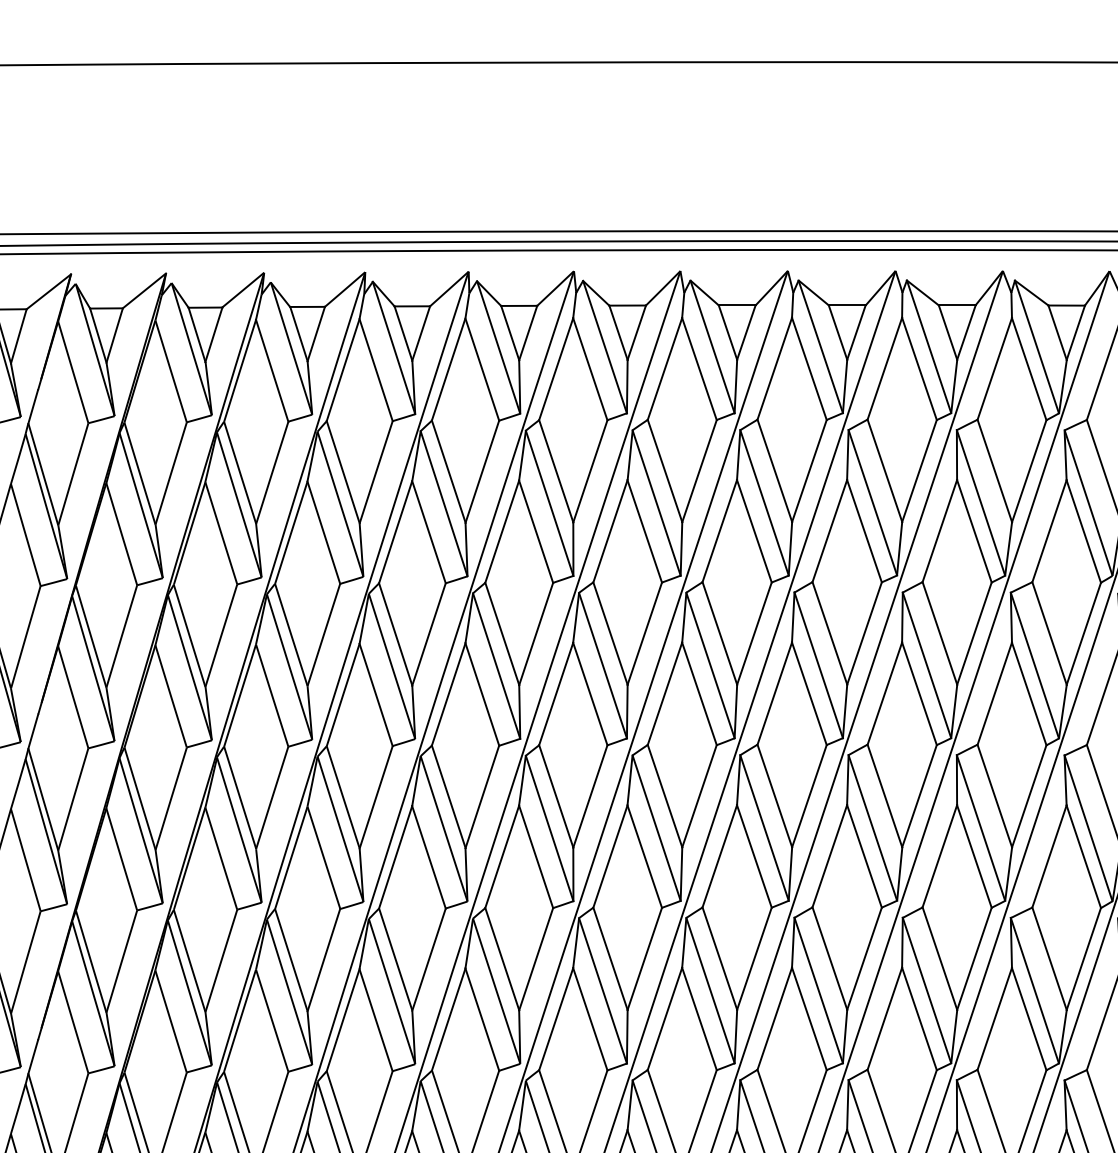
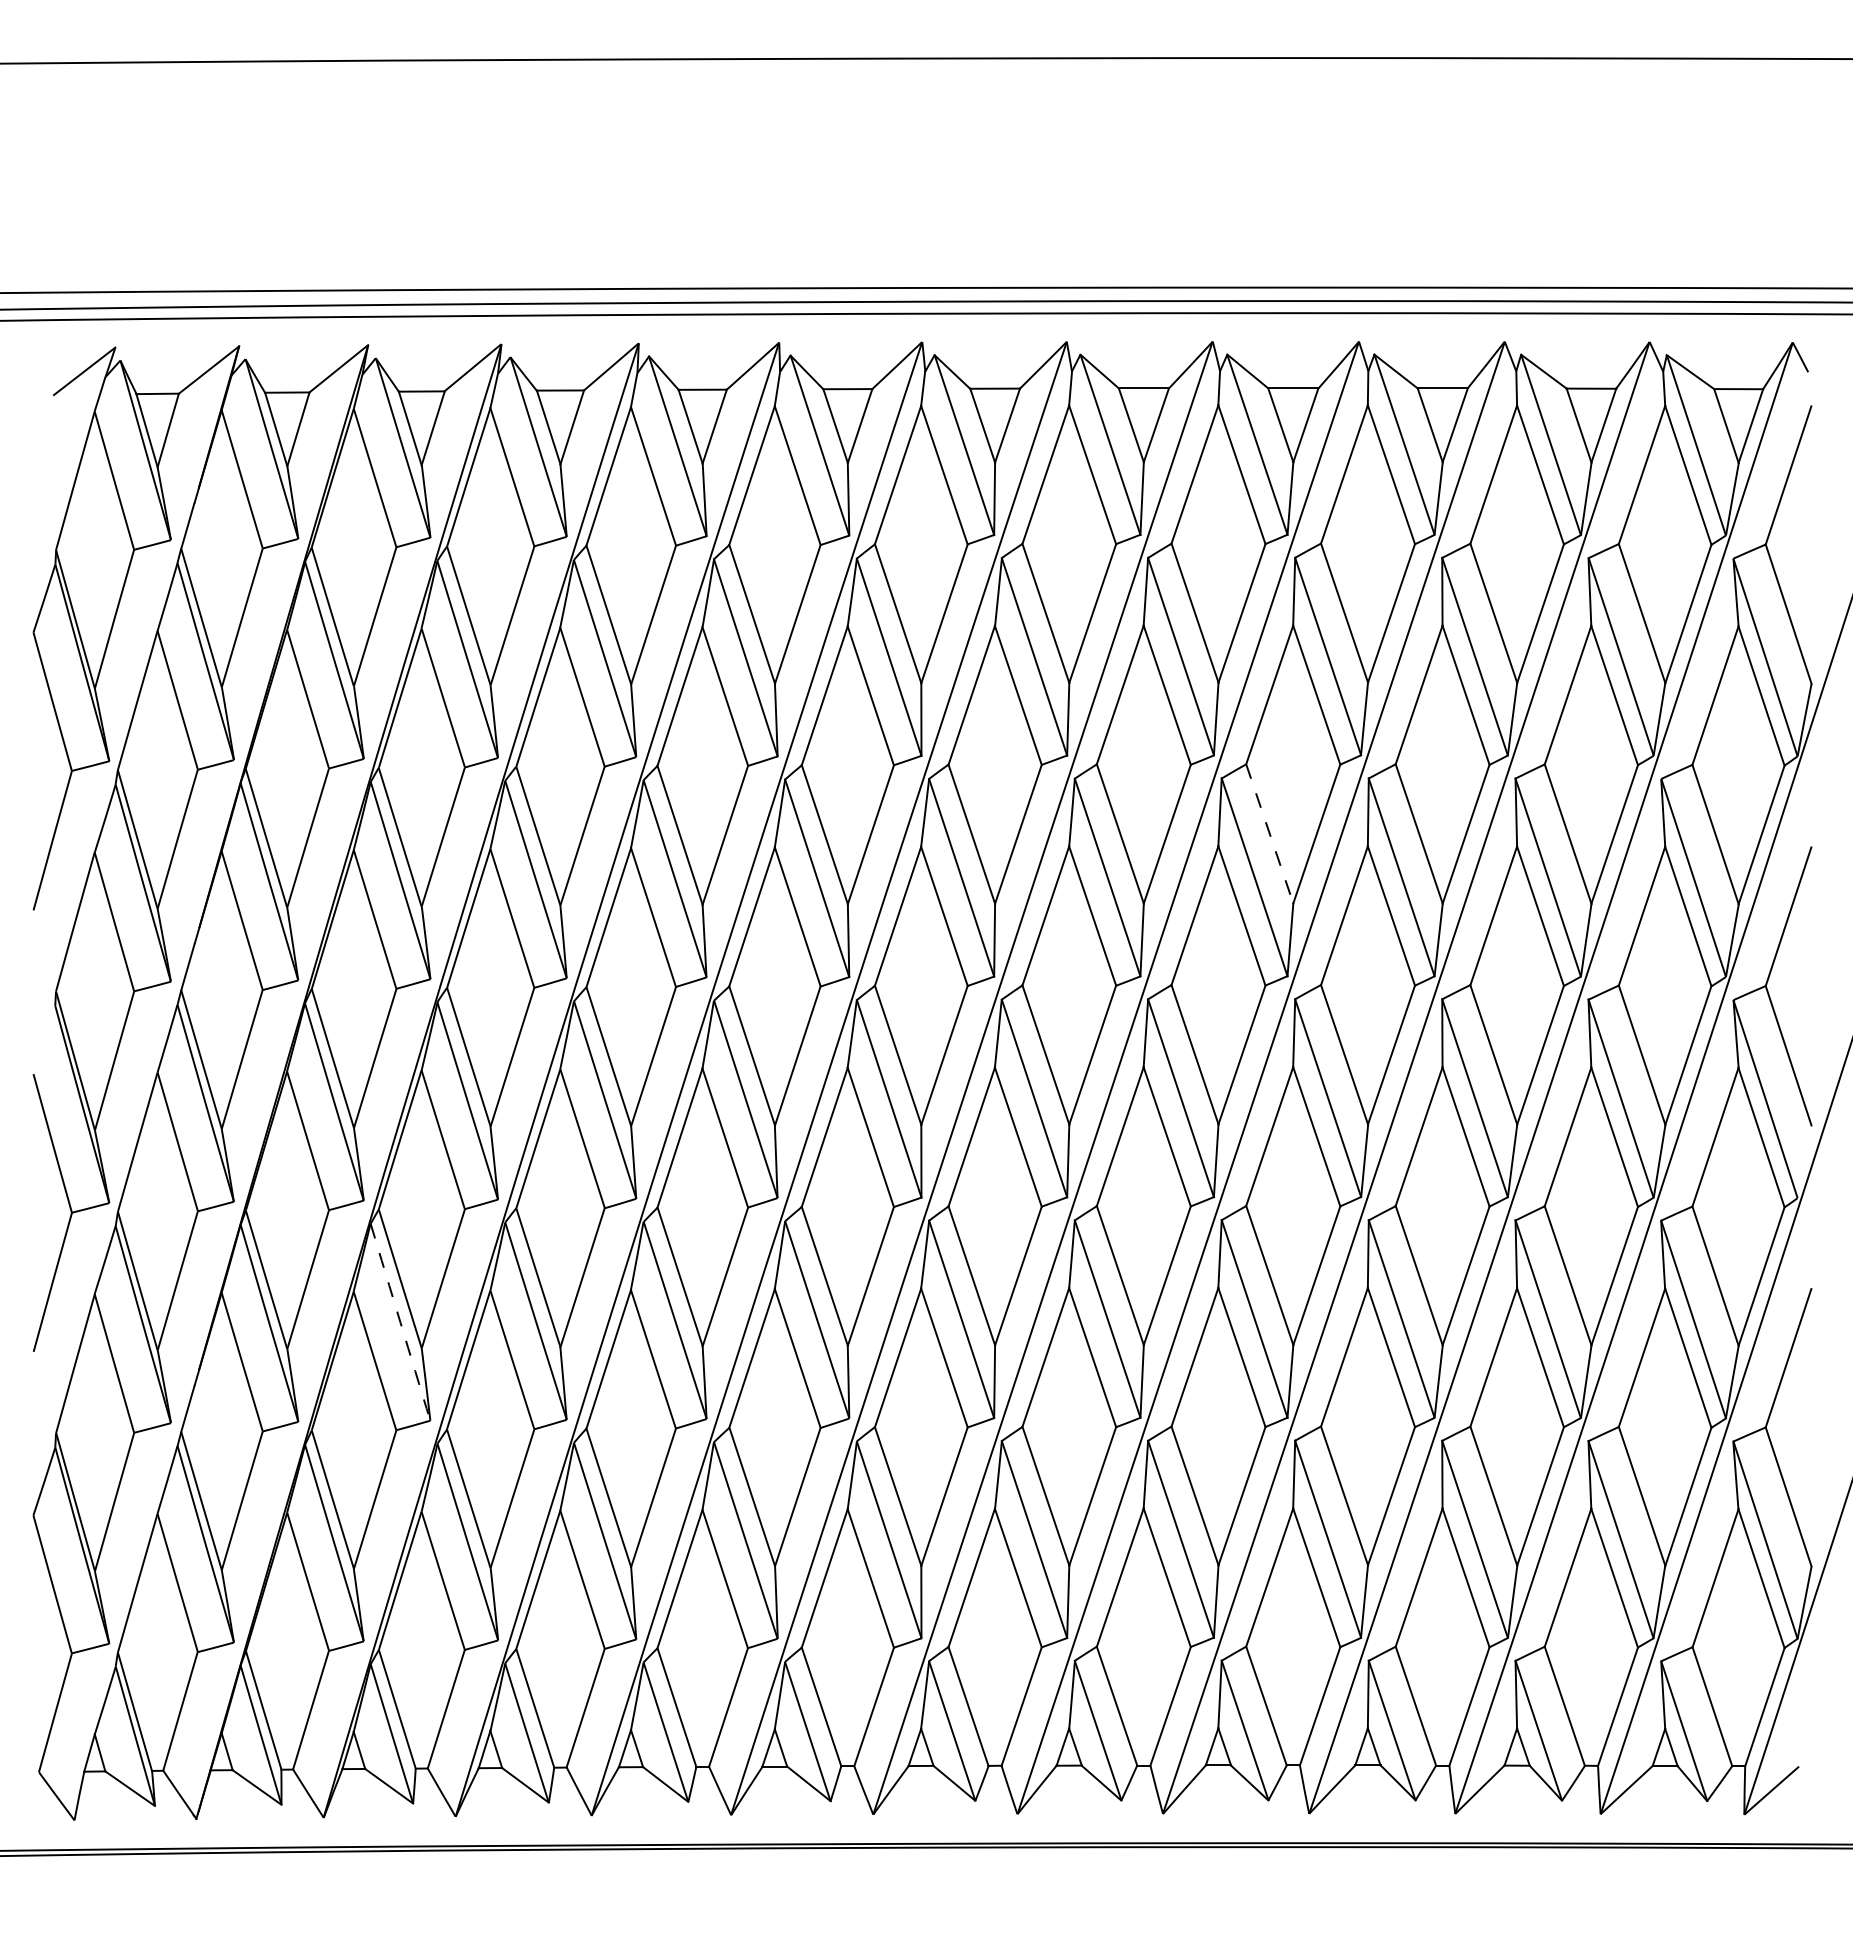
line: (829, 633) -> (1269, 834), solid -> dashed
arc: (189, 993) -> (400, 1322), solid -> dashed

